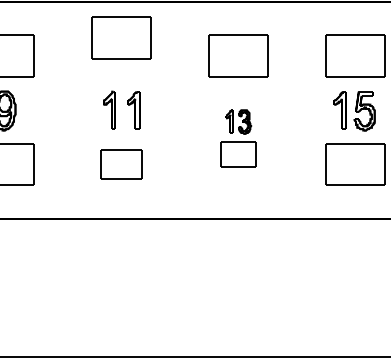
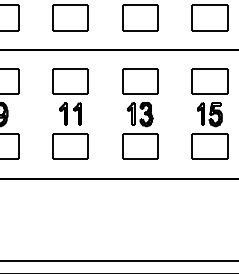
part: (121, 37) -> (70, 81), moved
part: (238, 137) -> (140, 130), size x1.67
part: (121, 164) -> (70, 146), size x1.43

